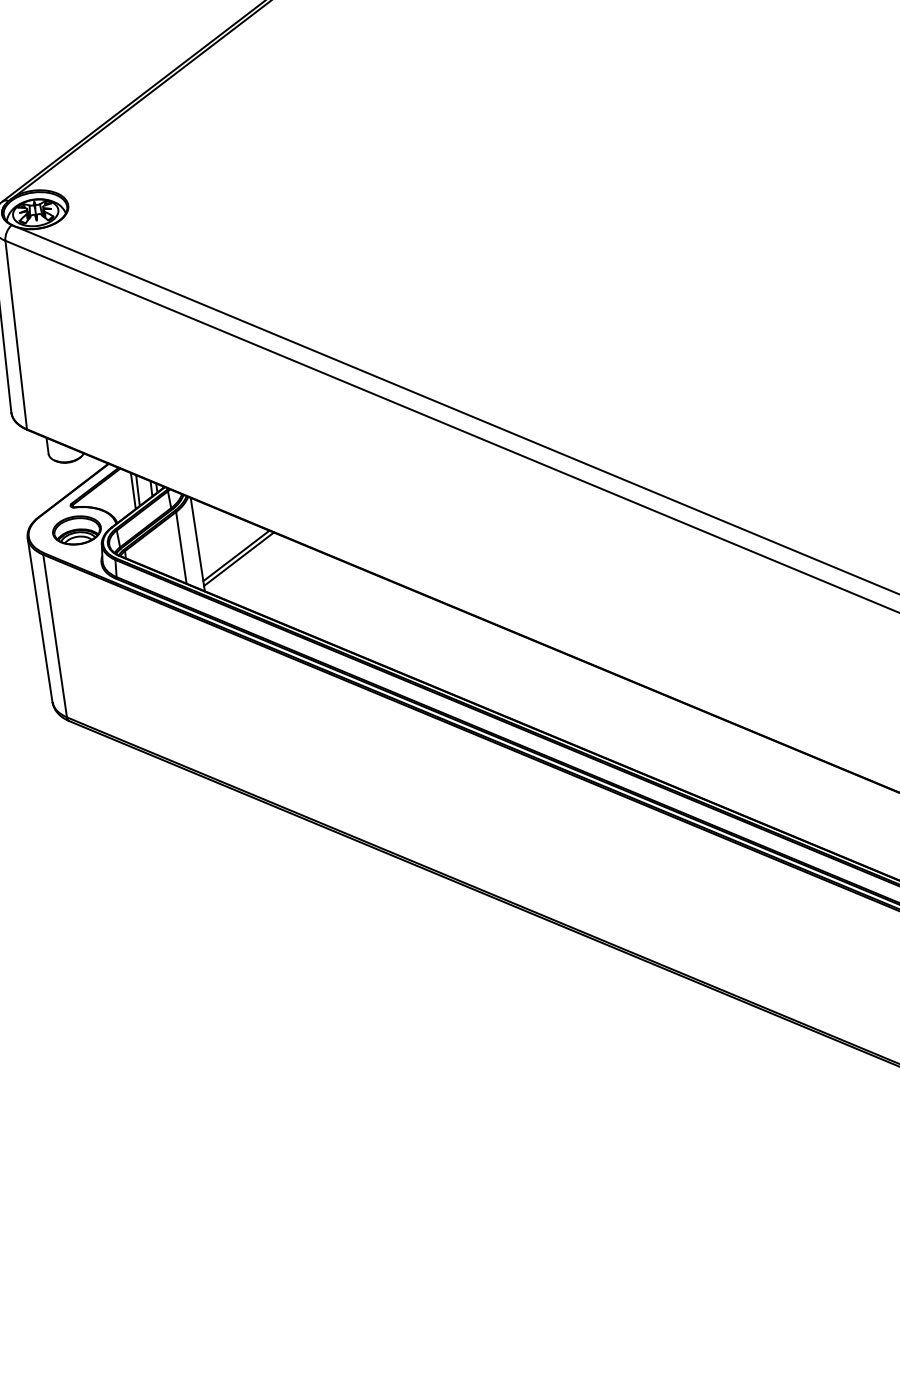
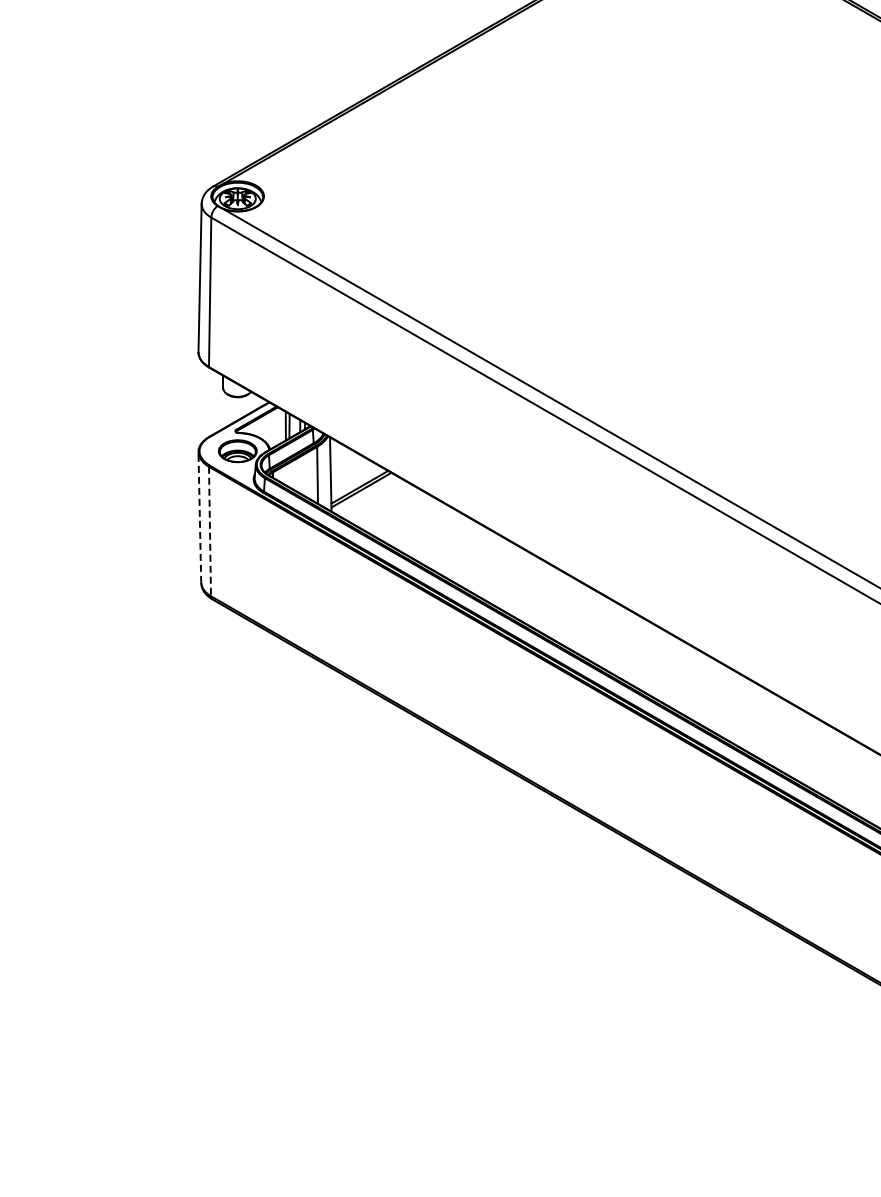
line: (39, 620) -> (199, 517), solid -> dashed
line: (55, 635) -> (210, 531), solid -> dashed

